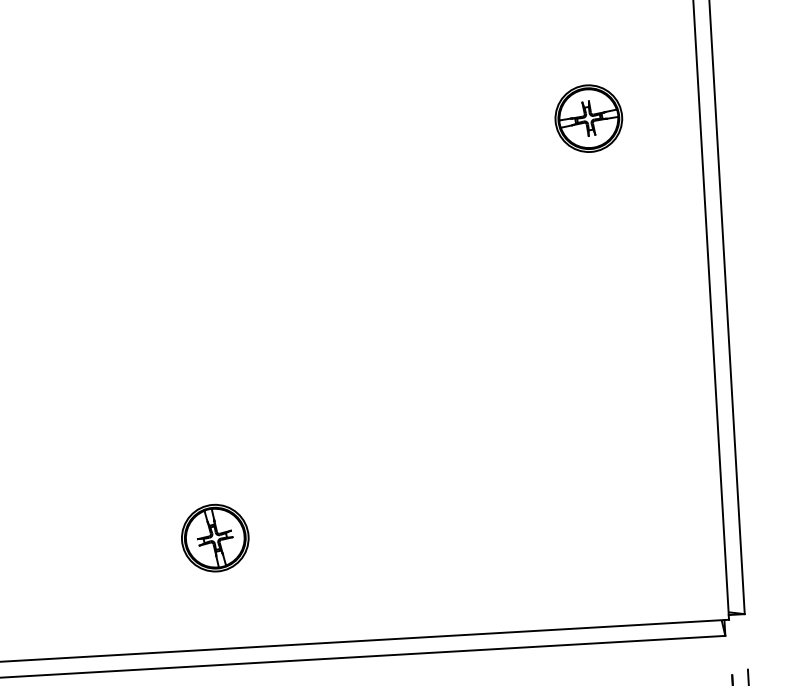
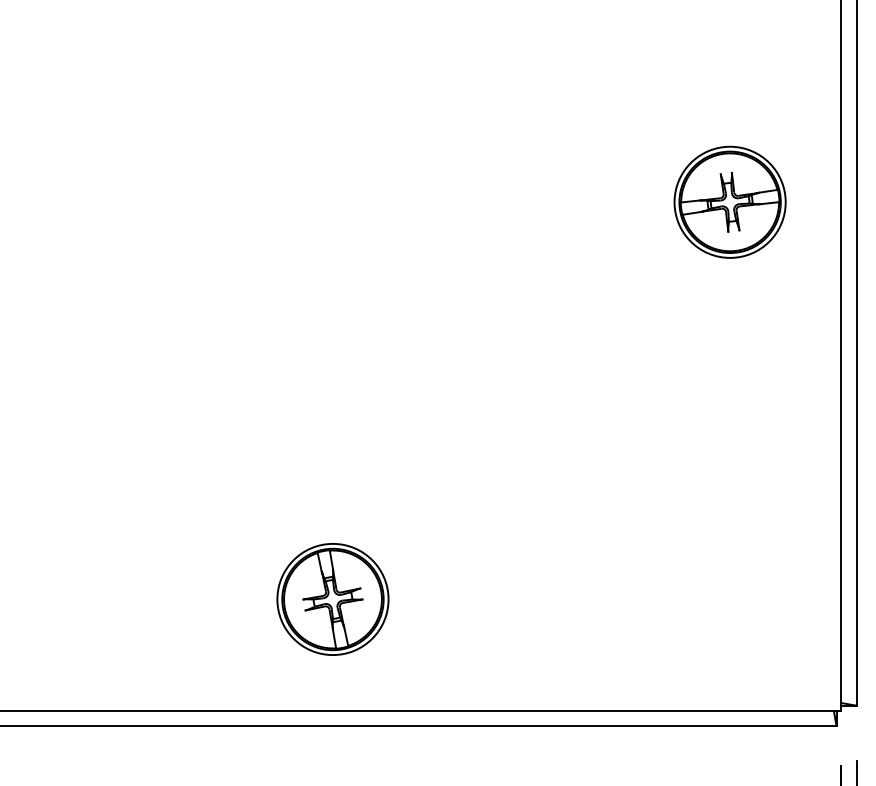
part: (588, 118) -> (729, 201), size x1.67
part: (214, 538) -> (332, 599), size x1.67

